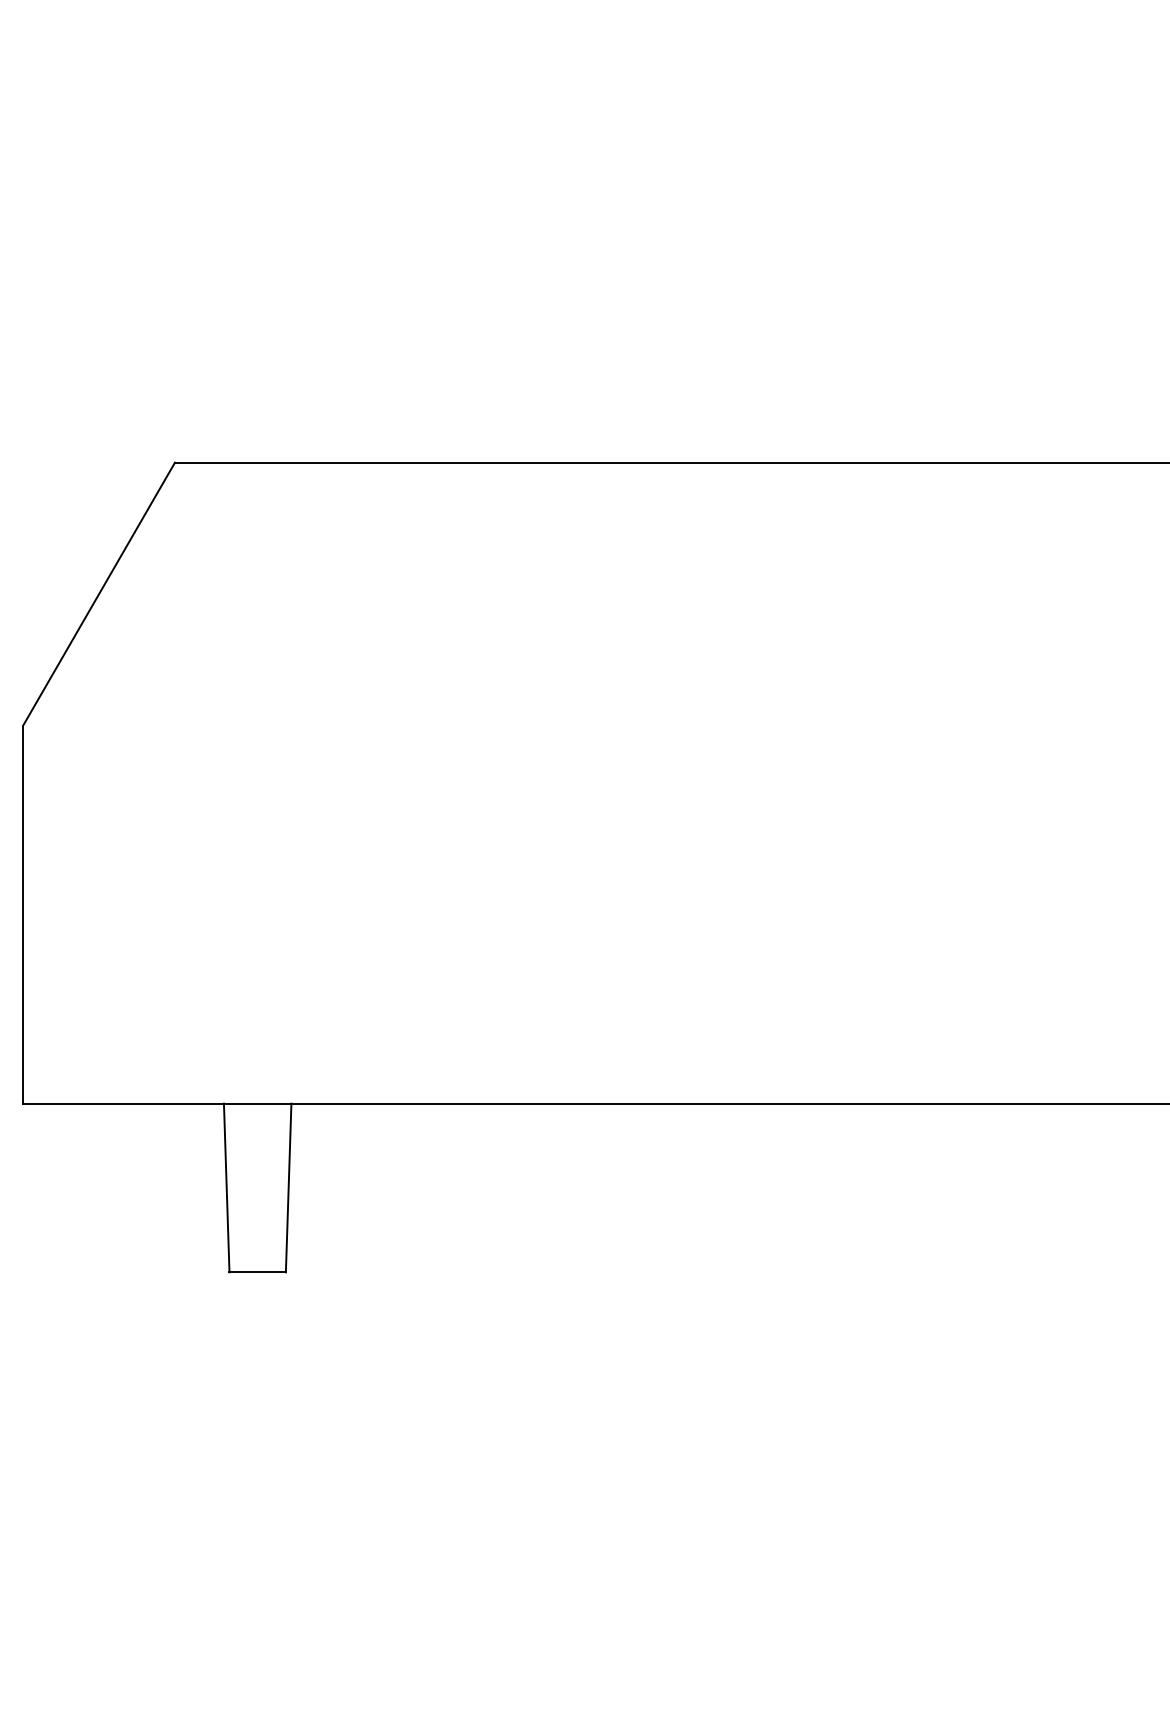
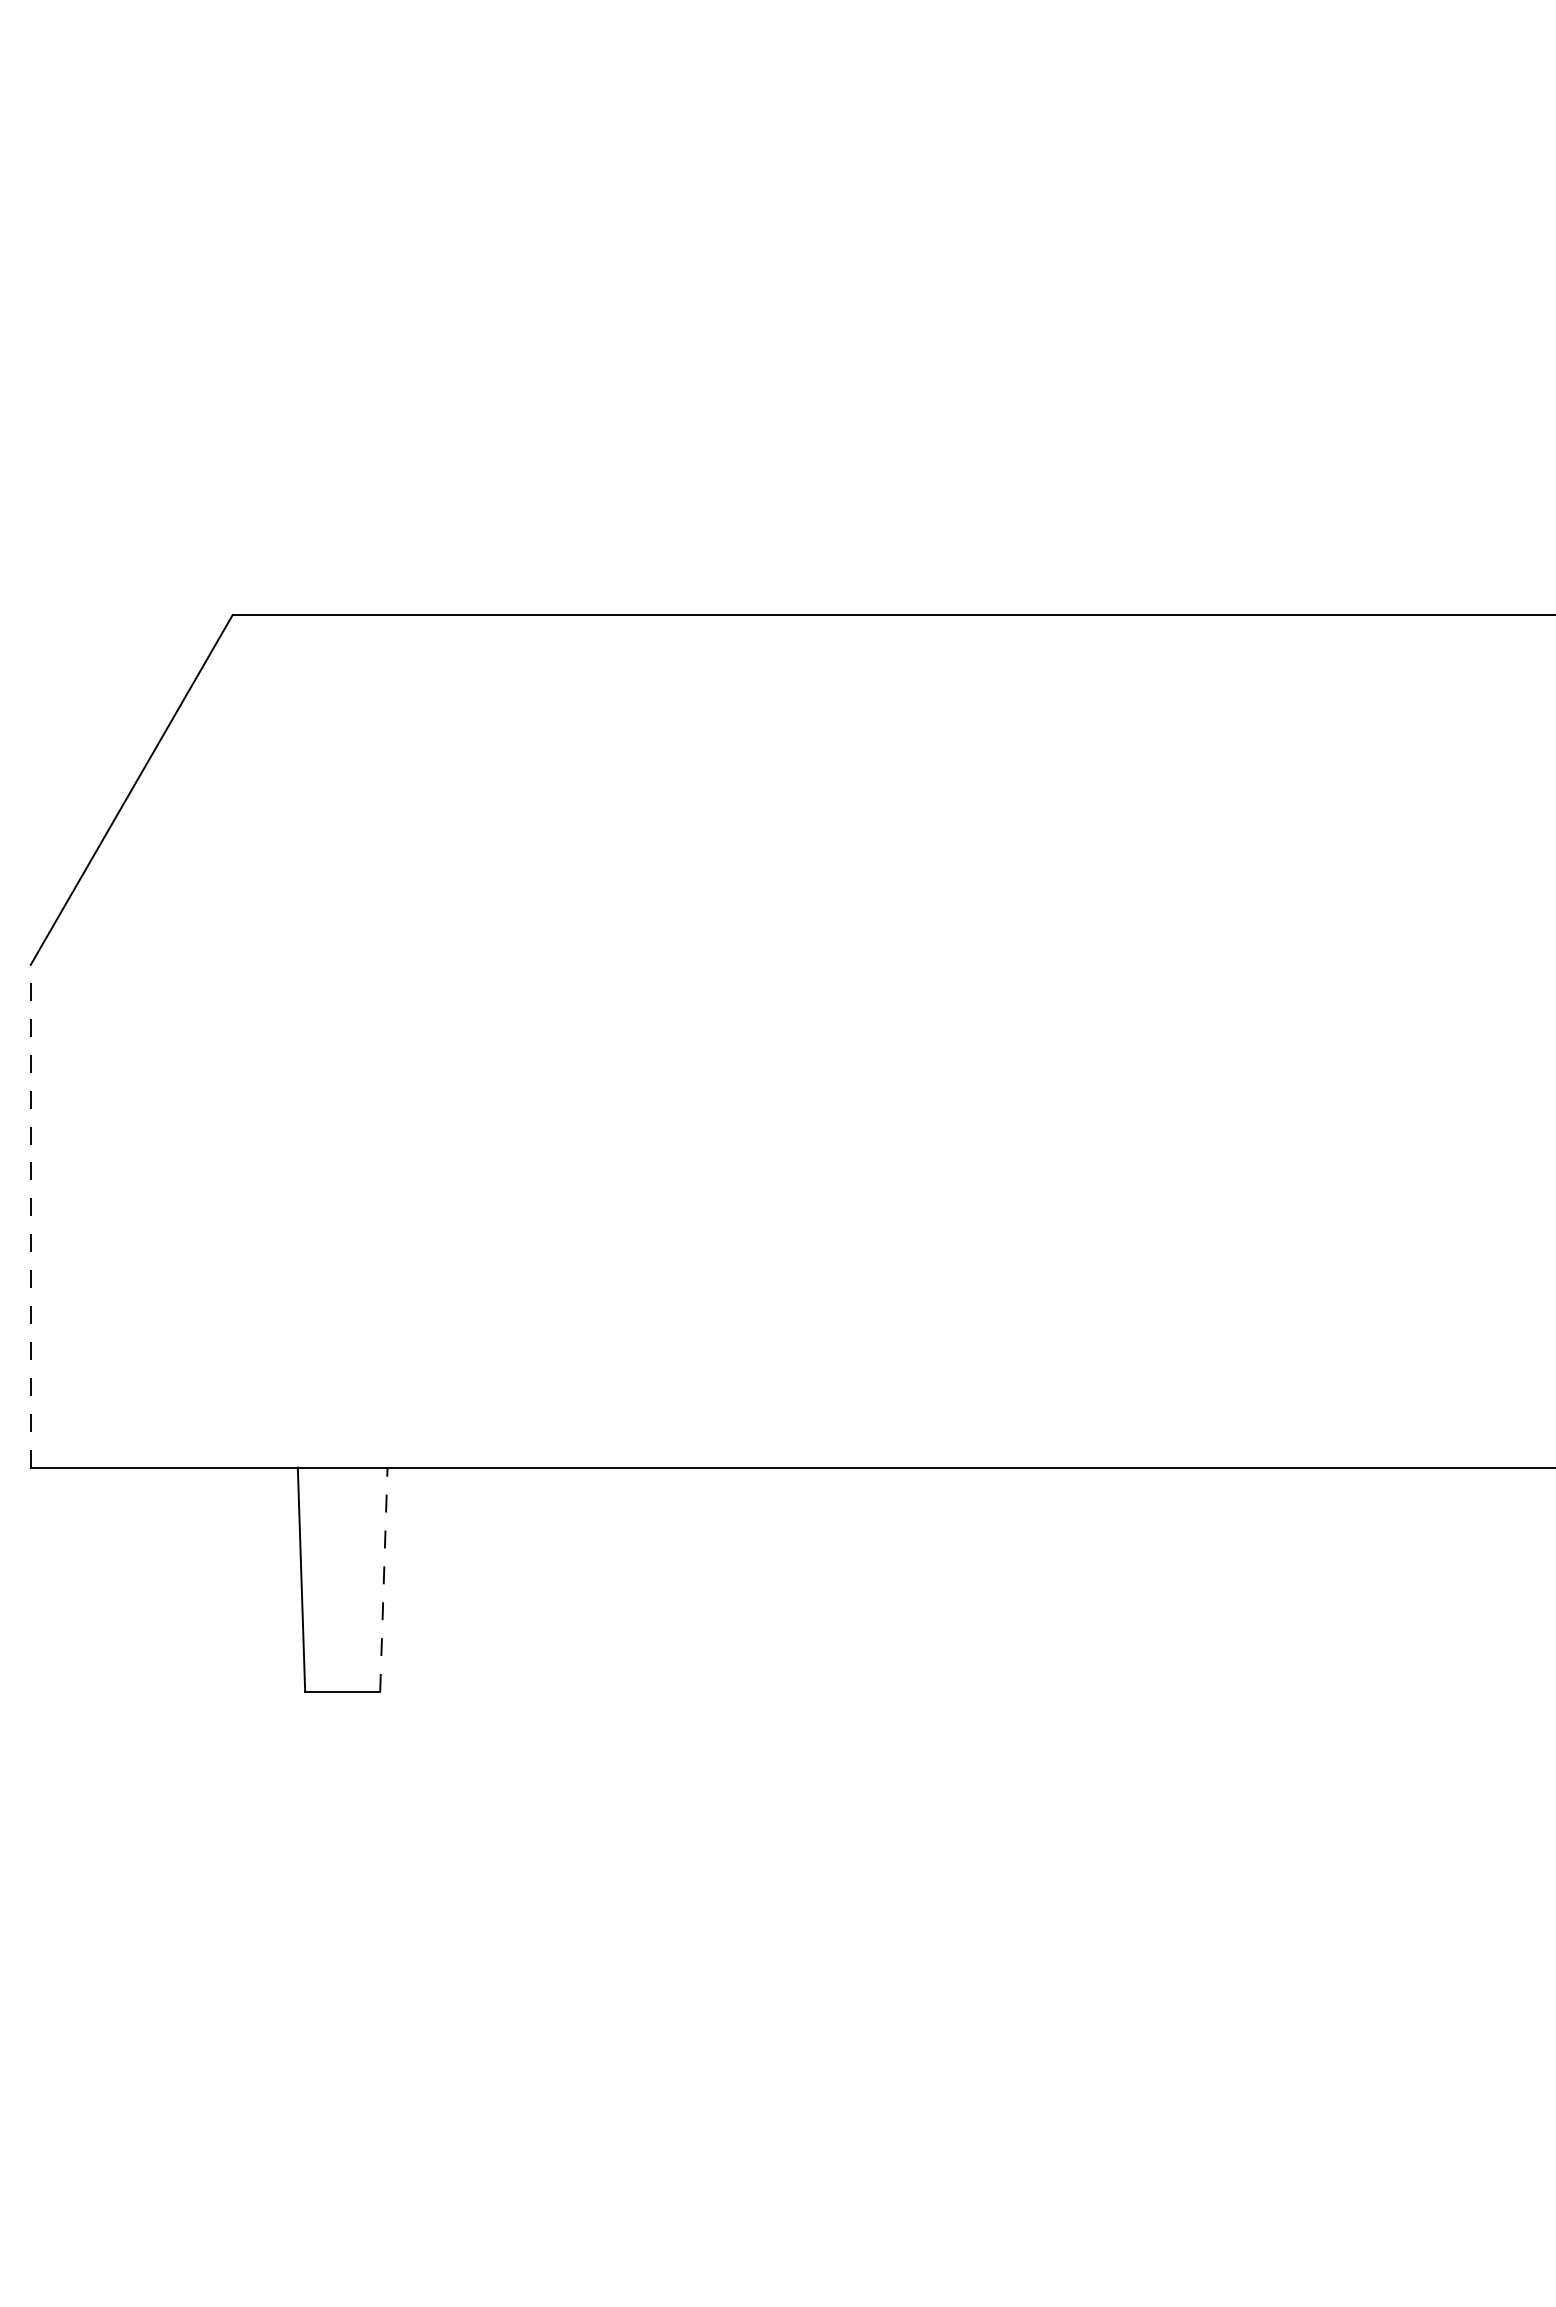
line: (22, 914) -> (30, 1215), solid -> dashed
line: (288, 1187) -> (383, 1579), solid -> dashed

